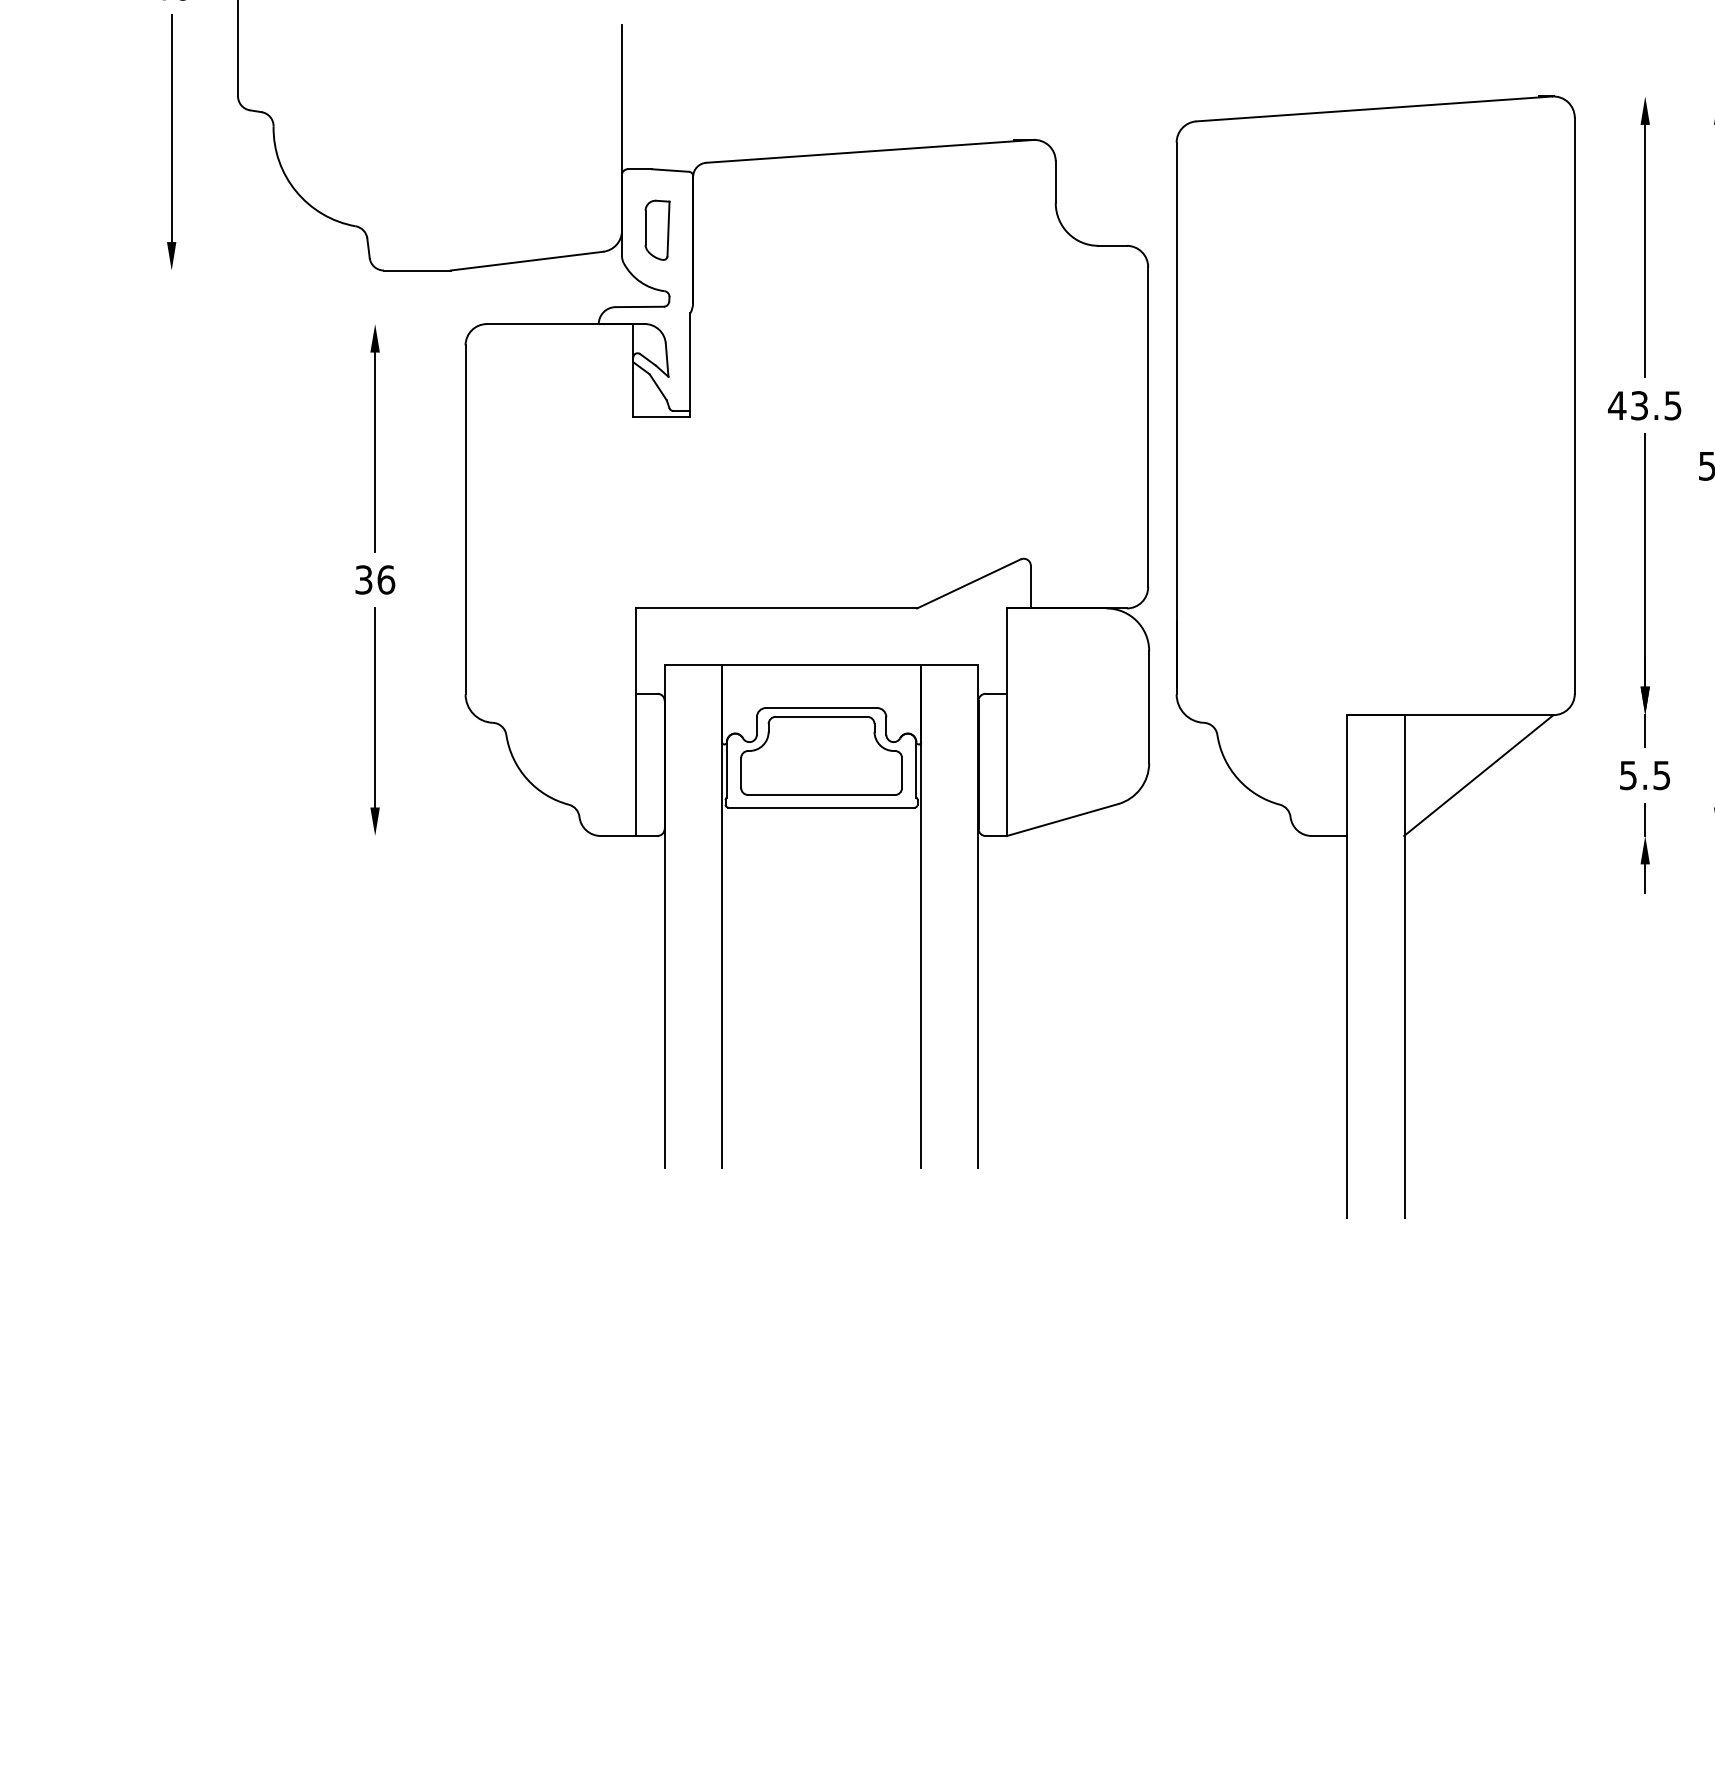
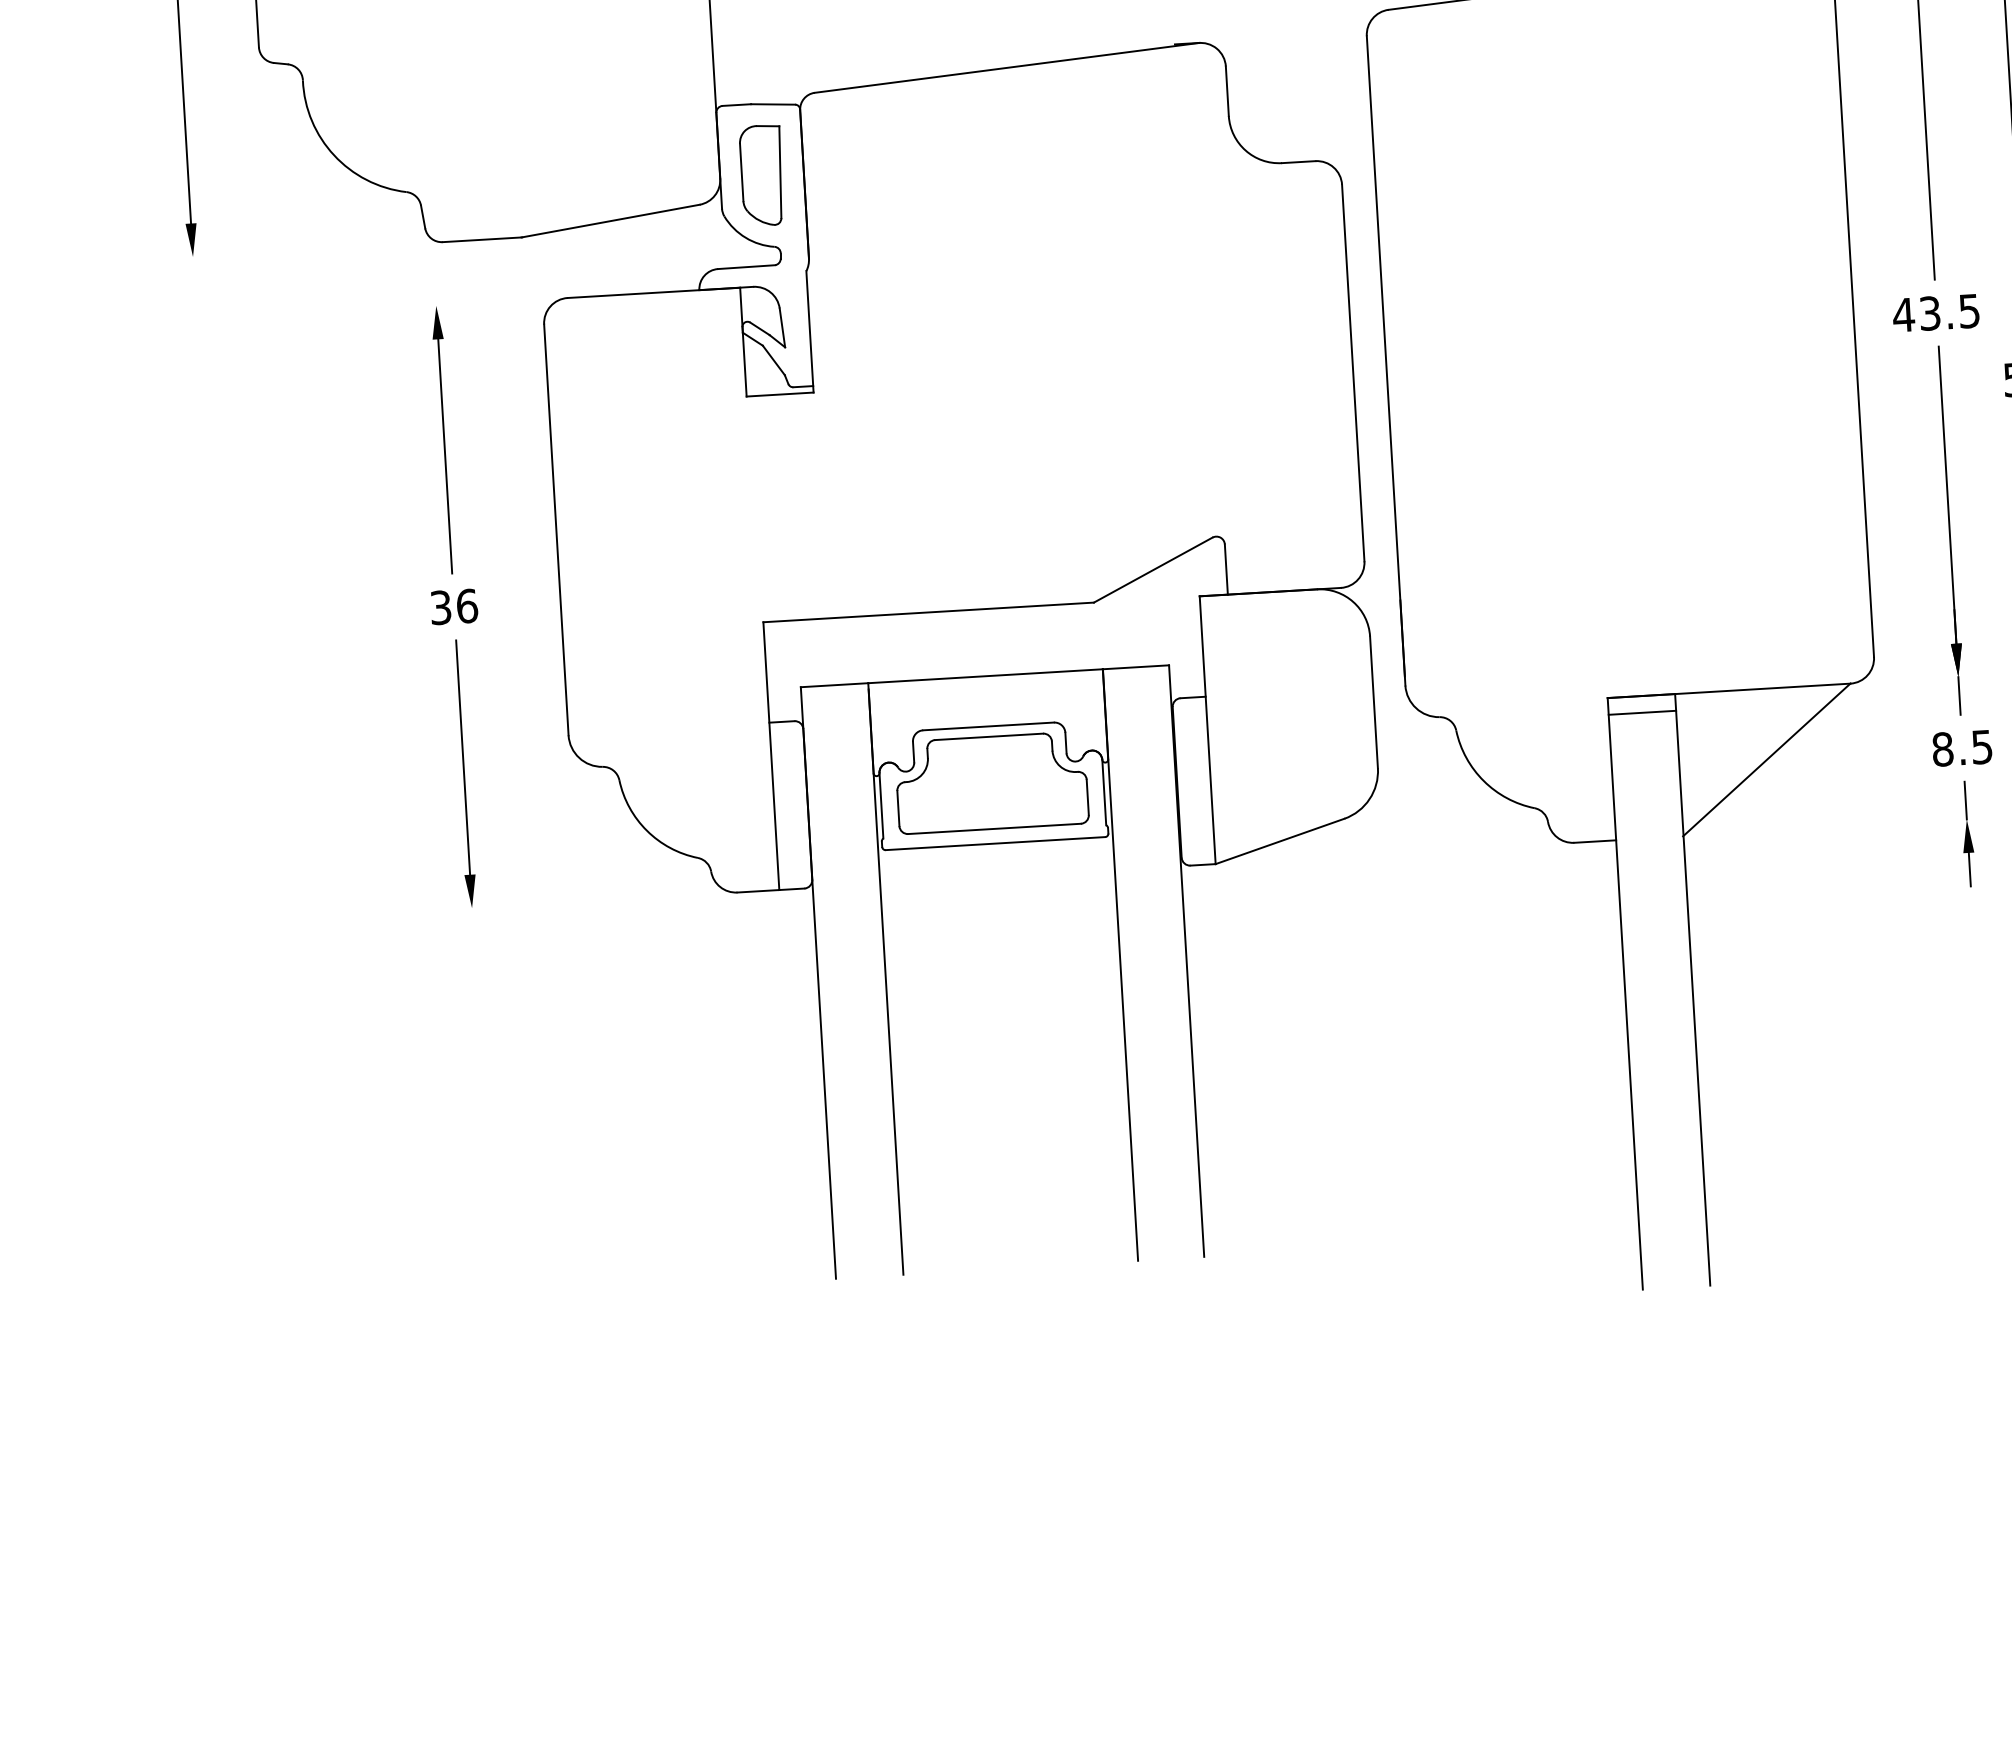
part: (657, 230) -> (761, 175), size x1.43
line: (1375, 729) -> (1641, 713), added
text: (1628, 775) -> (1942, 749), 5.5 -> 8.5

